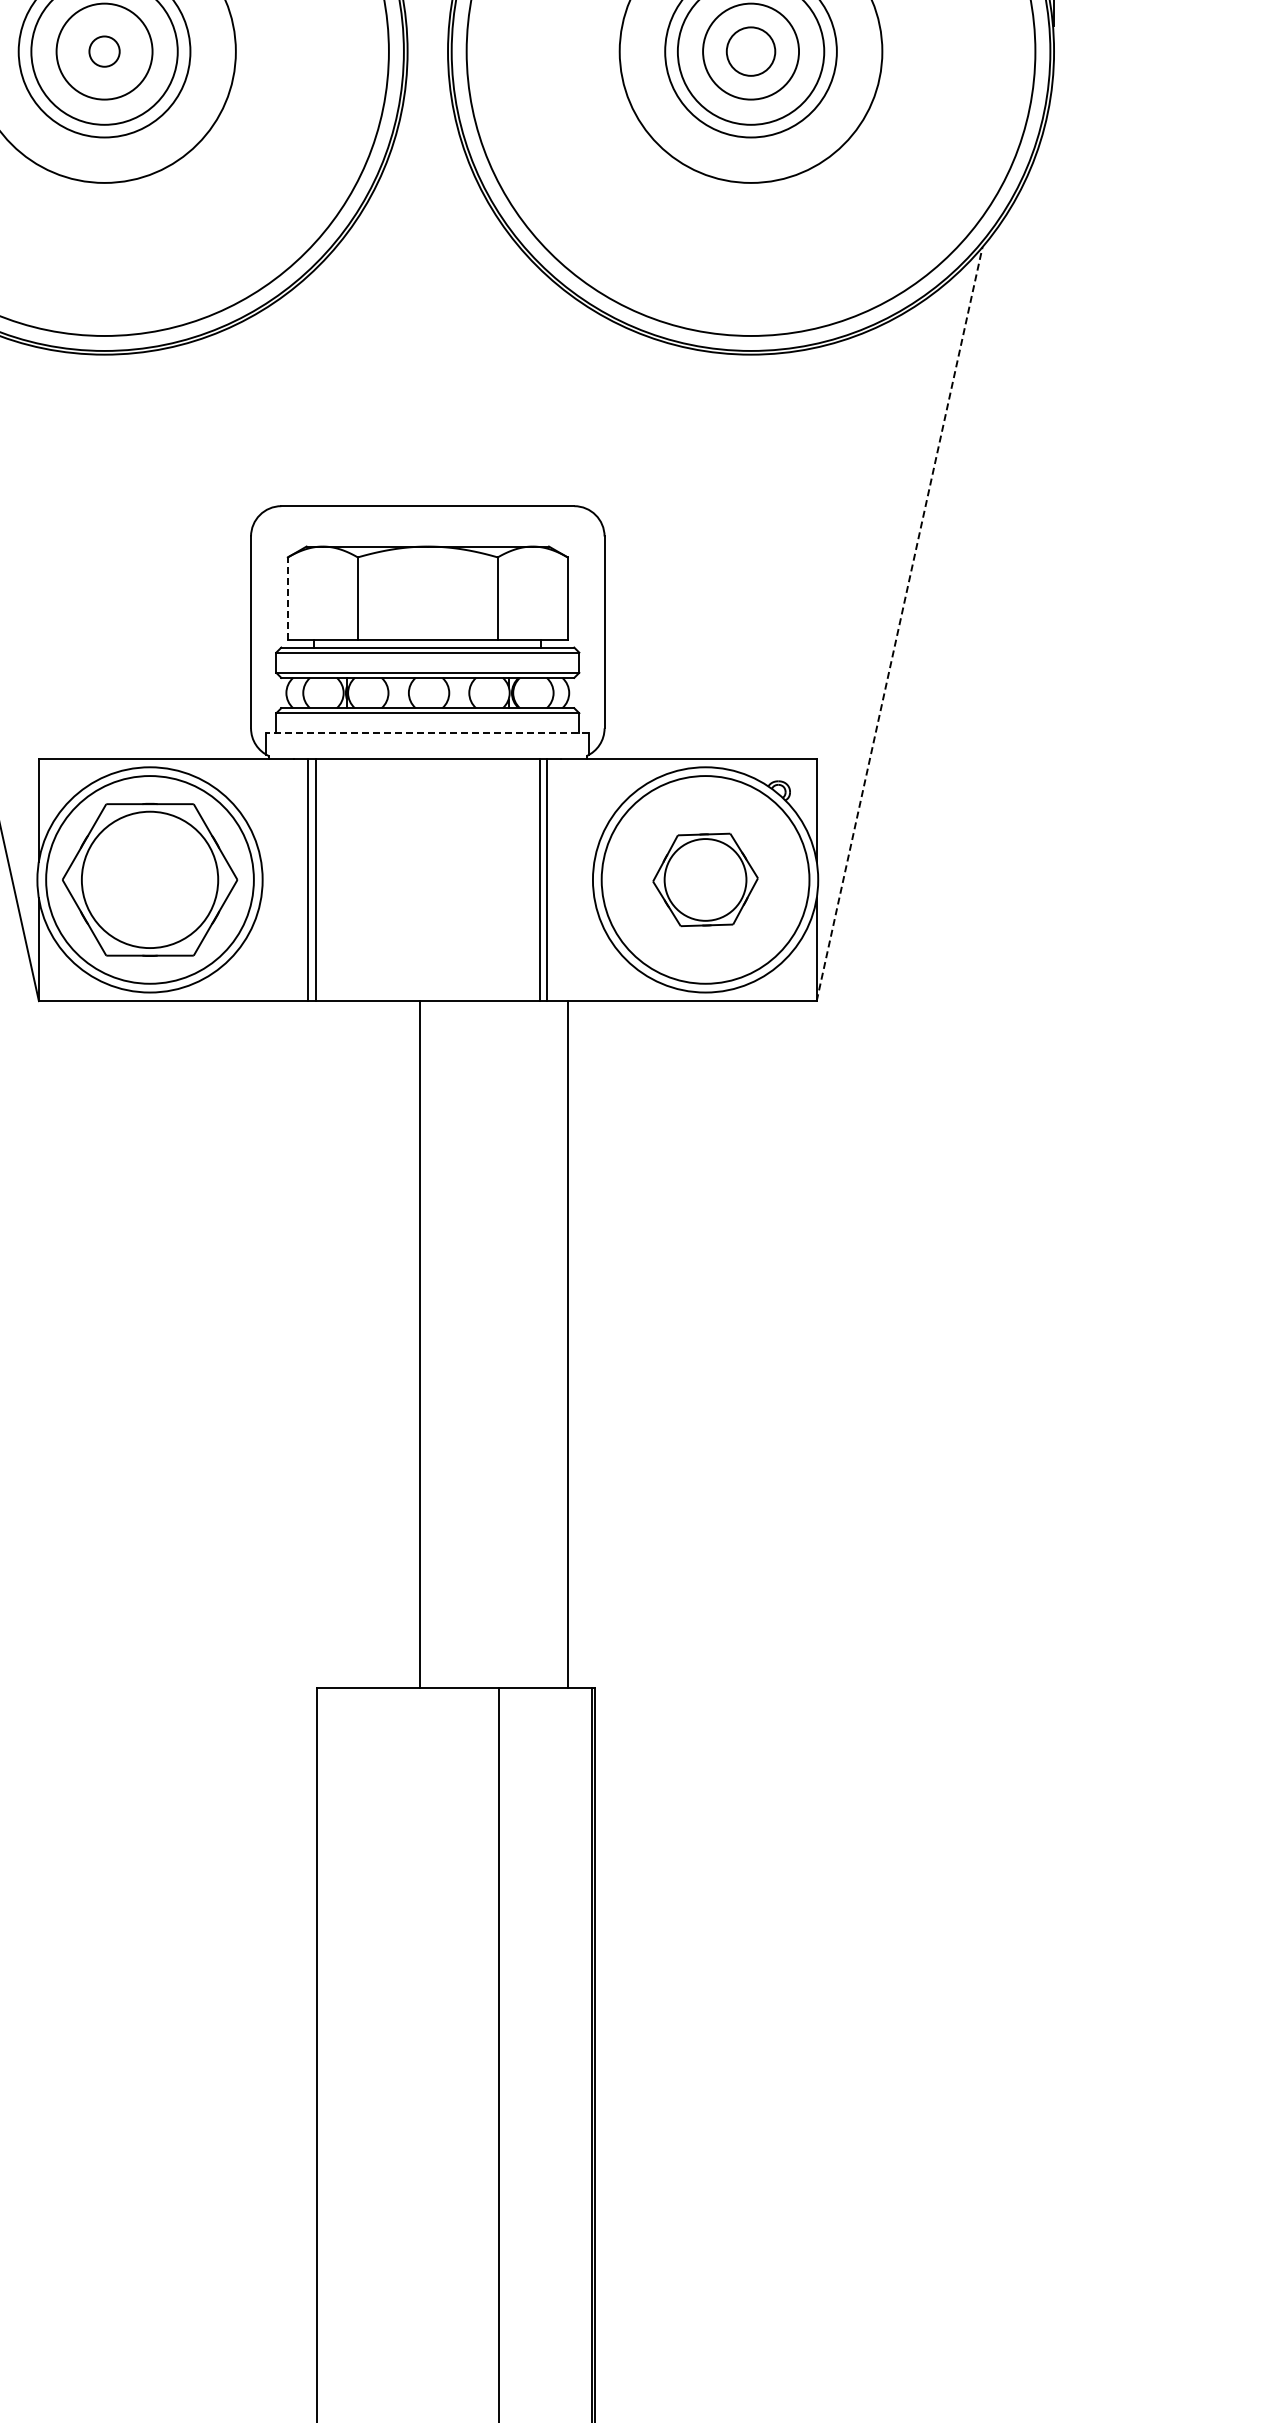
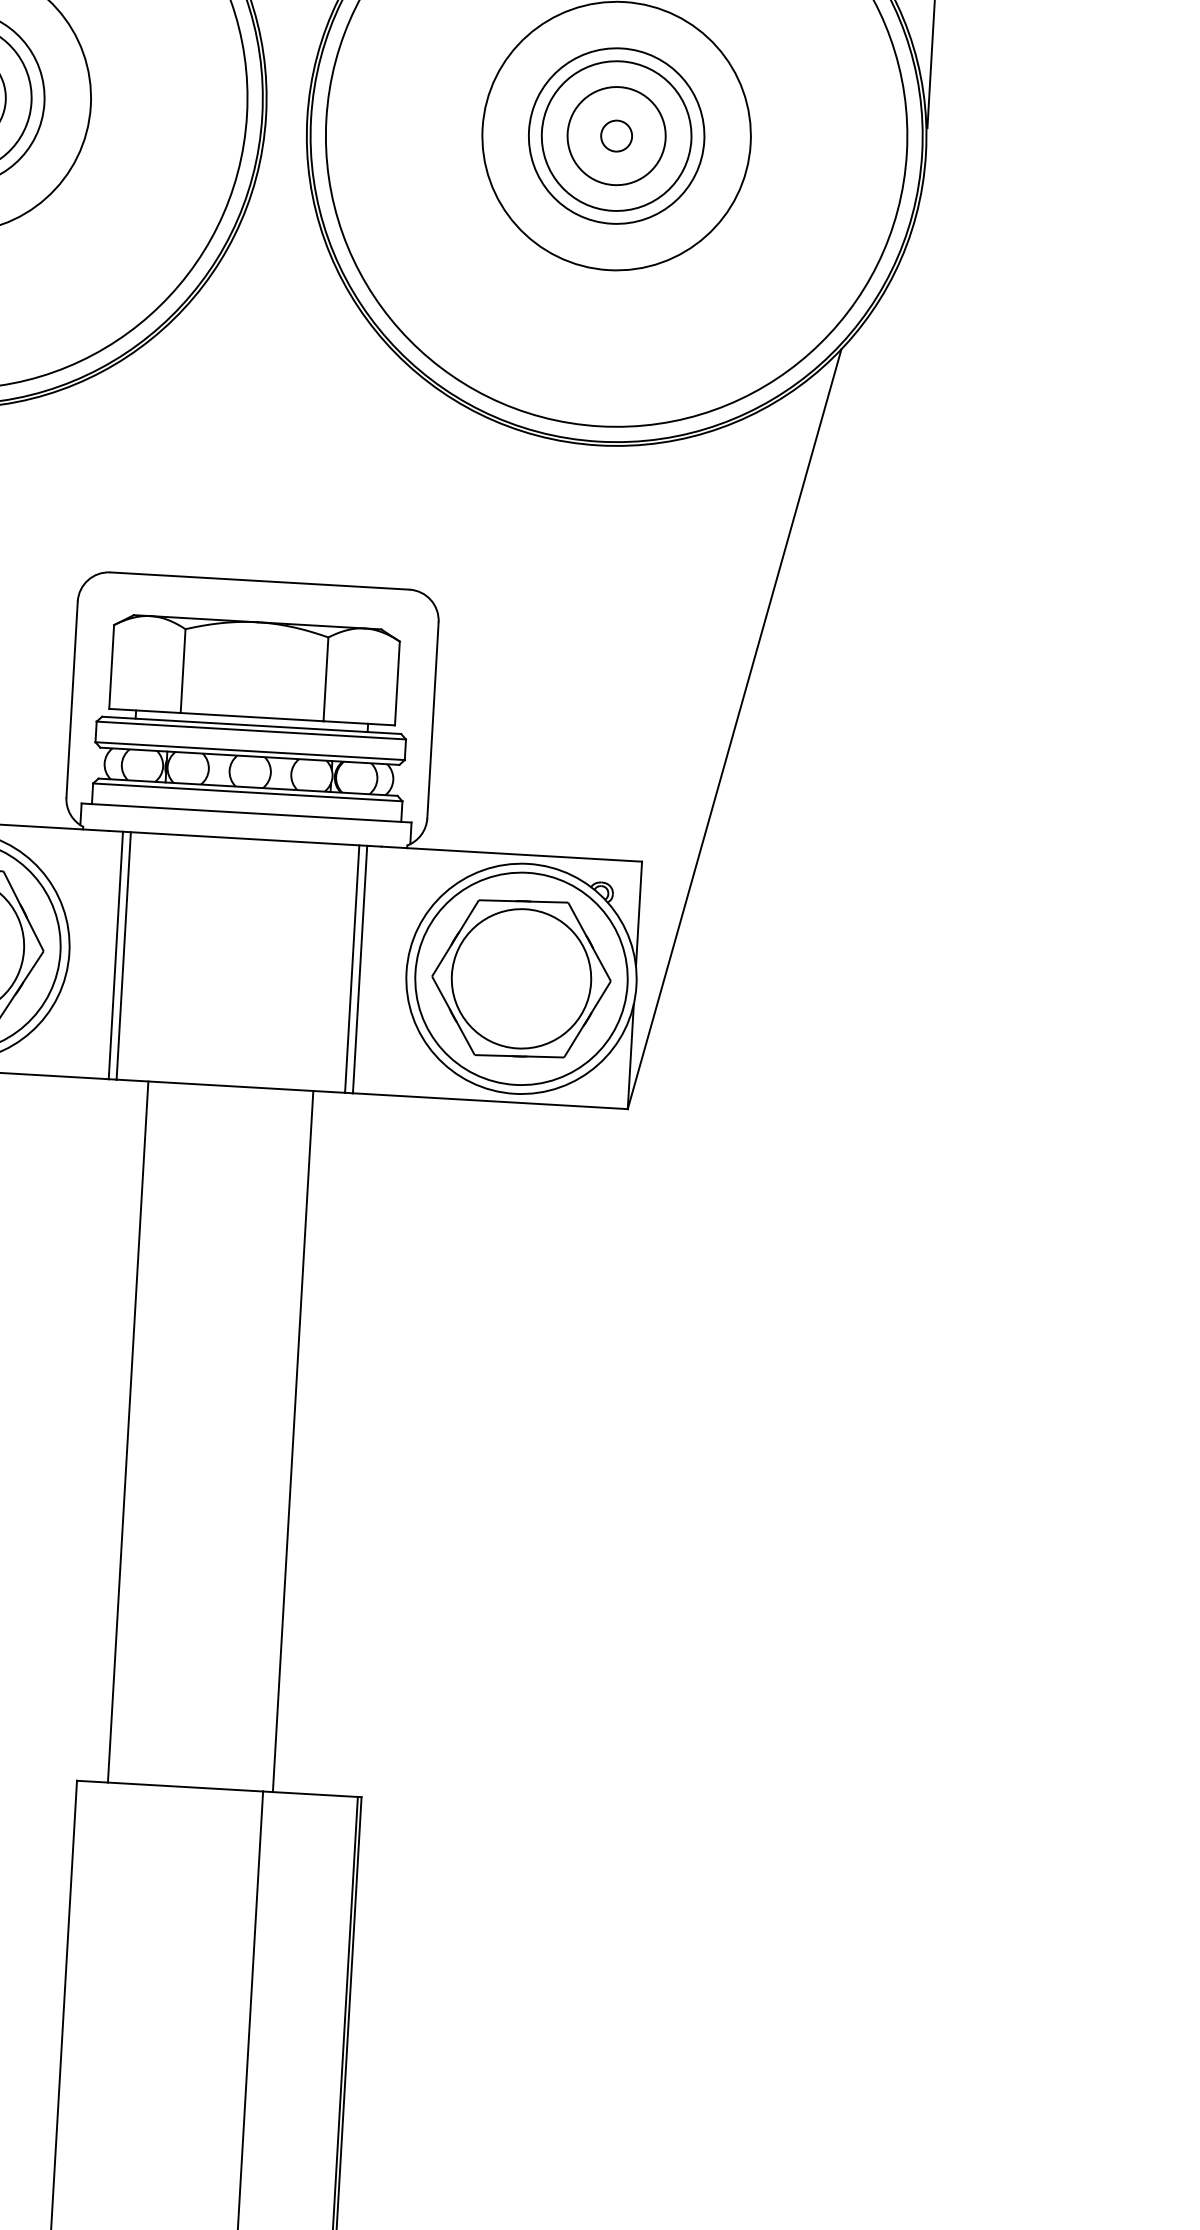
circle: (750, 51) -> (616, 135), size x0.62
line: (287, 597) -> (111, 665), dashed -> solid
line: (899, 623) -> (734, 728), dashed -> solid
line: (427, 733) -> (246, 813), dashed -> solid
part: (705, 879) -> (521, 978), size x1.67
line: (420, 1344) -> (128, 1431), moved
line: (567, 1344) -> (292, 1441), moved

